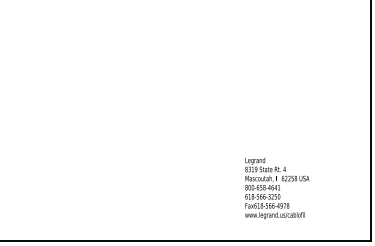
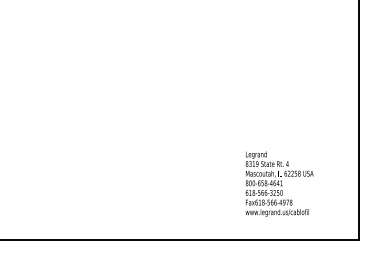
text: (277, 188) -> (279, 184), moved

